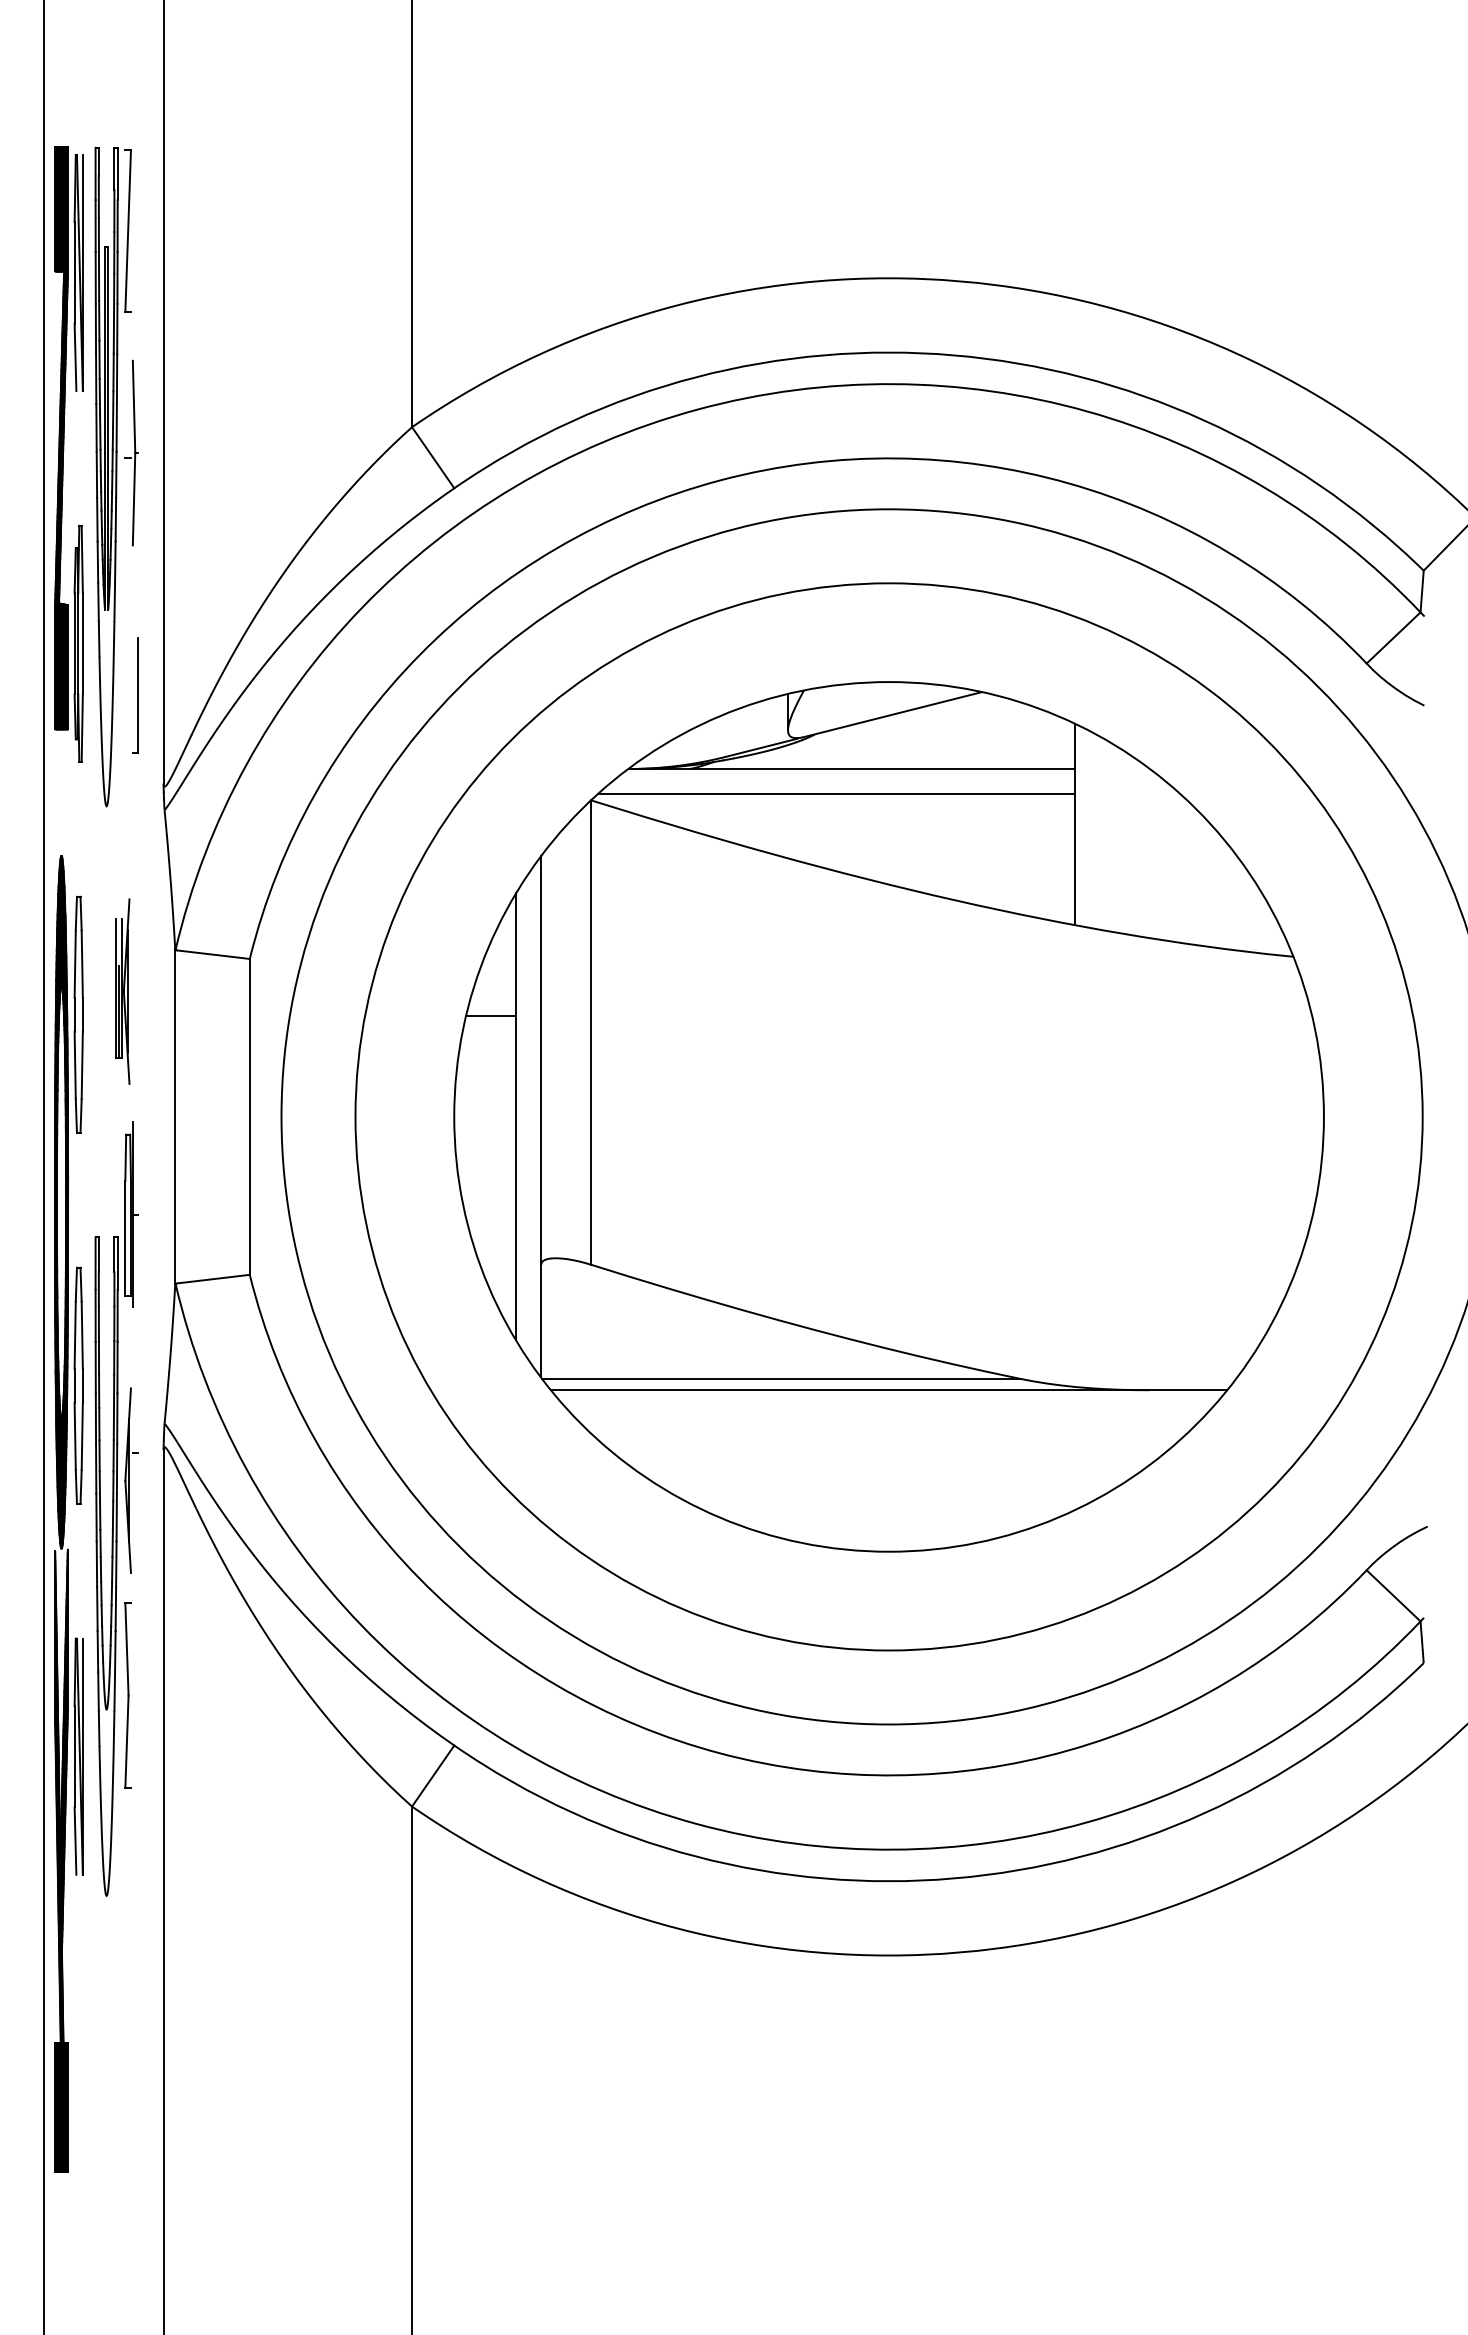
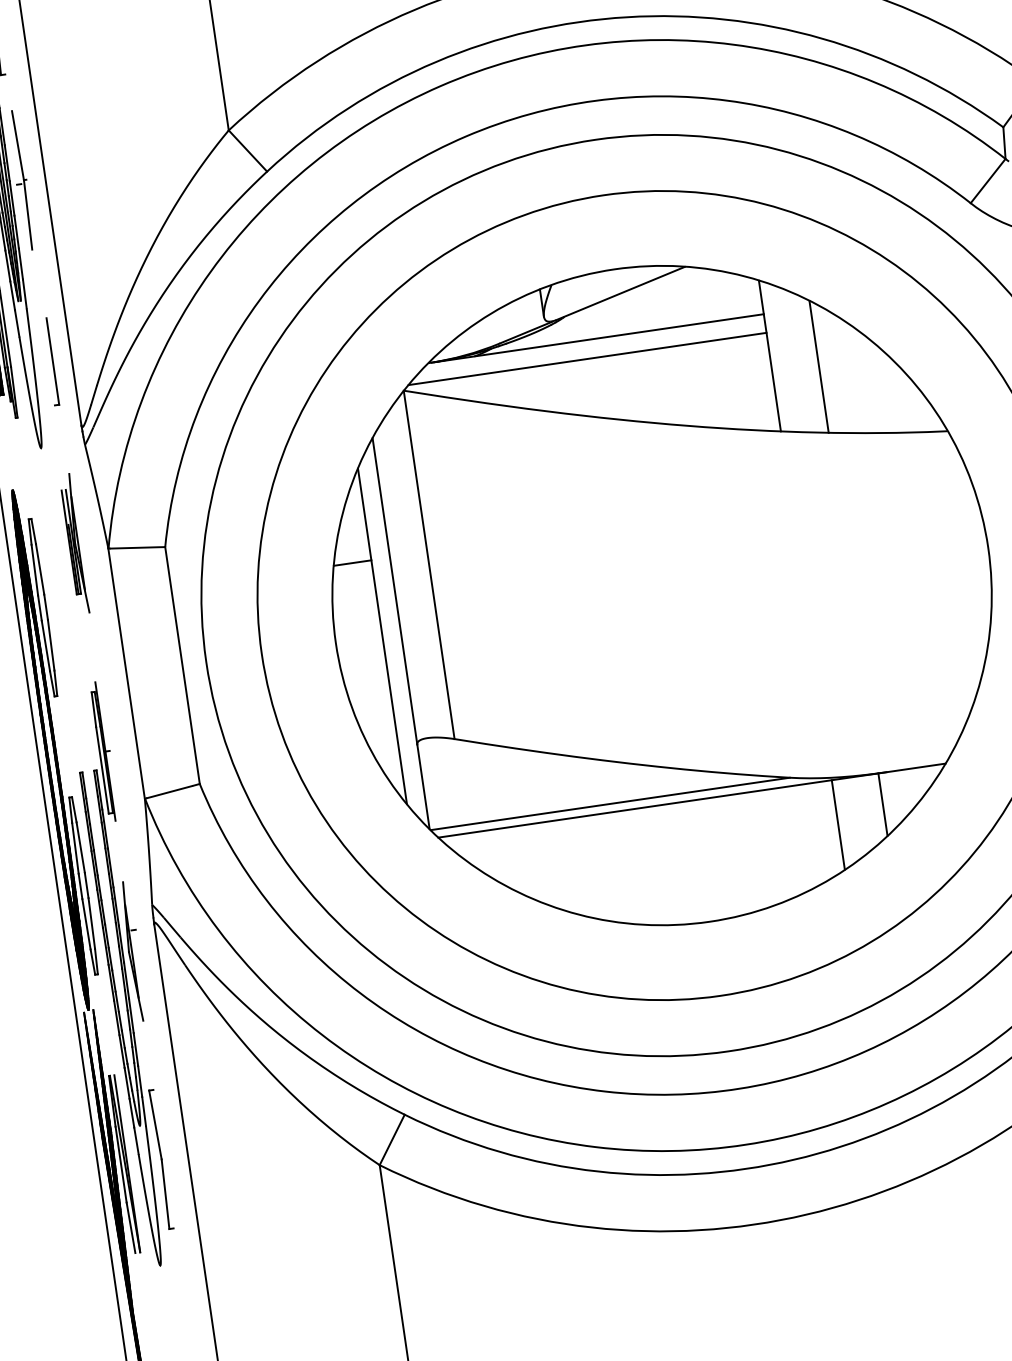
line: (1137, 848) -> (819, 367), added
part: (122, 991) -> (74, 543), moved
line: (1137, 1431) -> (882, 804), added
line: (1075, 1449) -> (838, 824), added
part: (127, 1695) -> (160, 1159), moved

